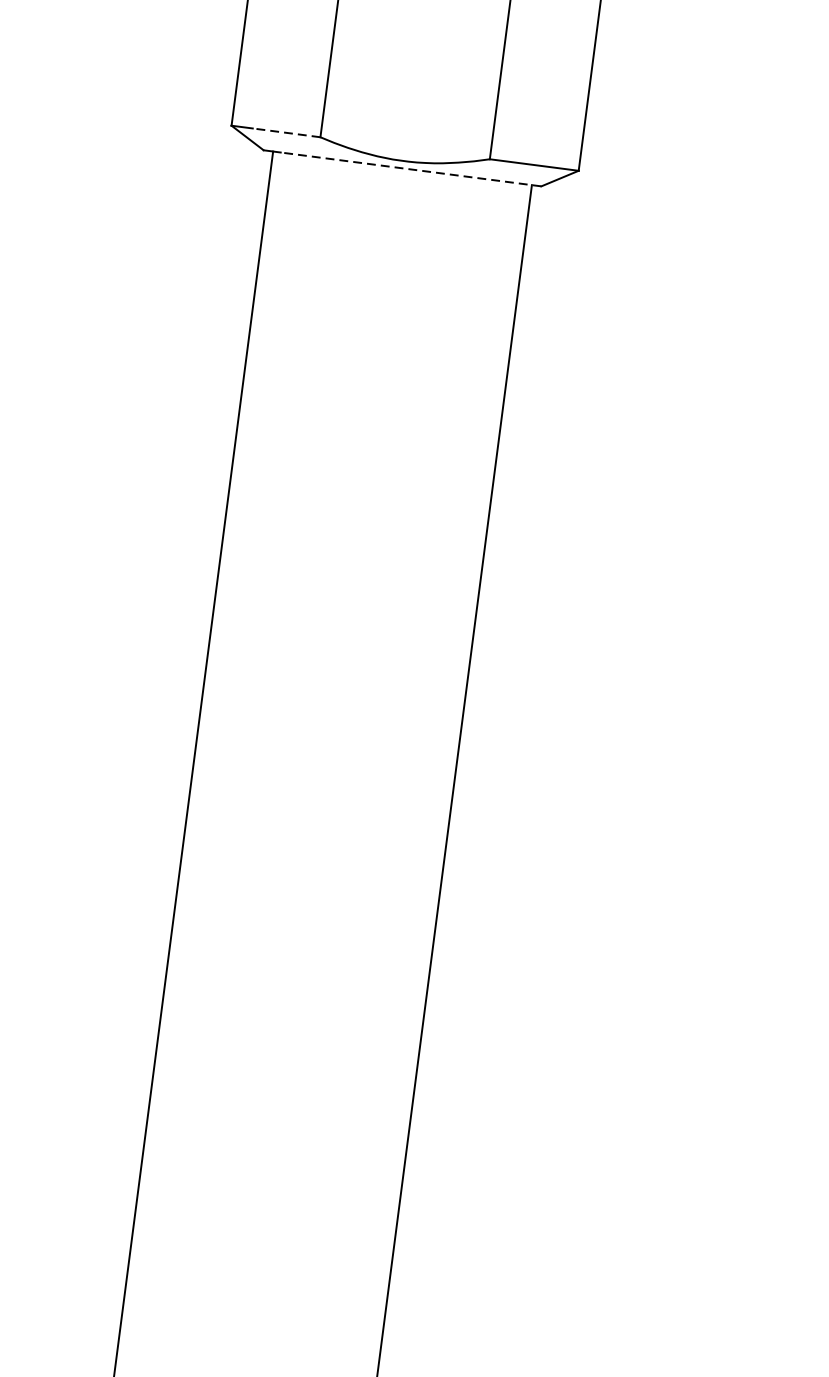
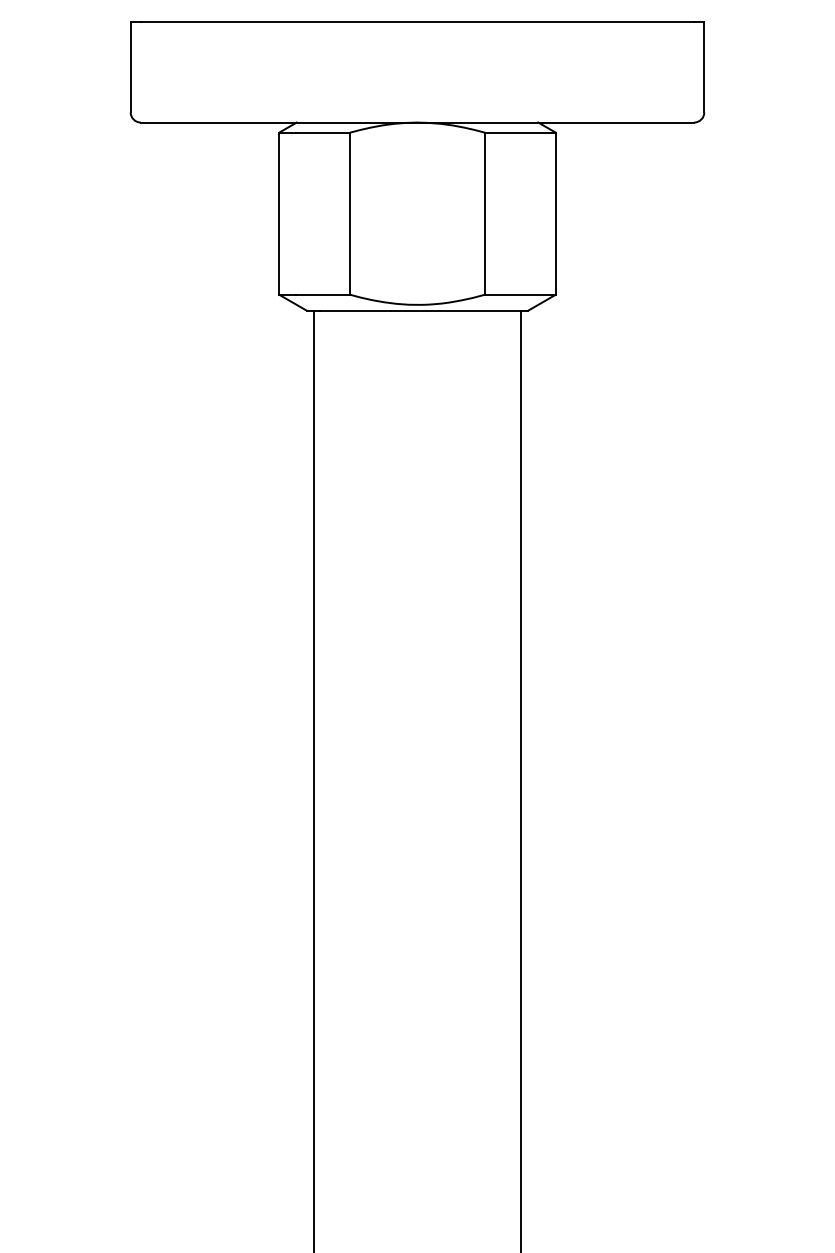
line: (287, 132) -> (323, 294), dashed -> solid
line: (411, 169) -> (424, 310), dashed -> solid

